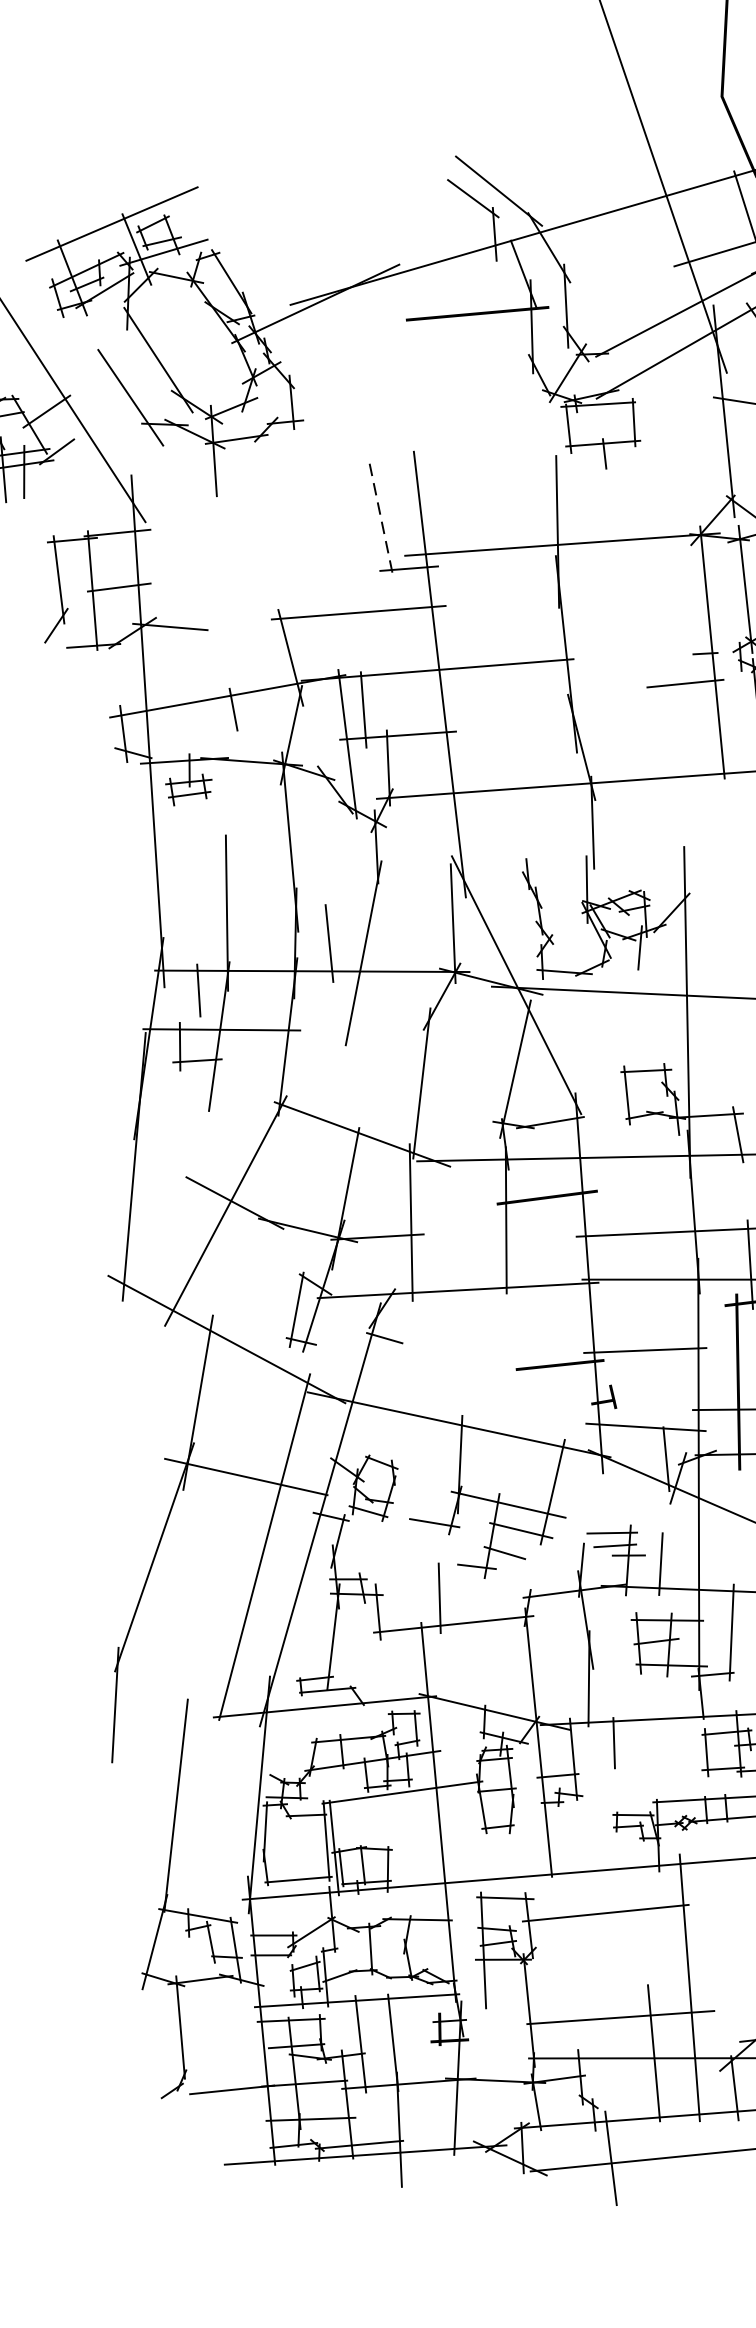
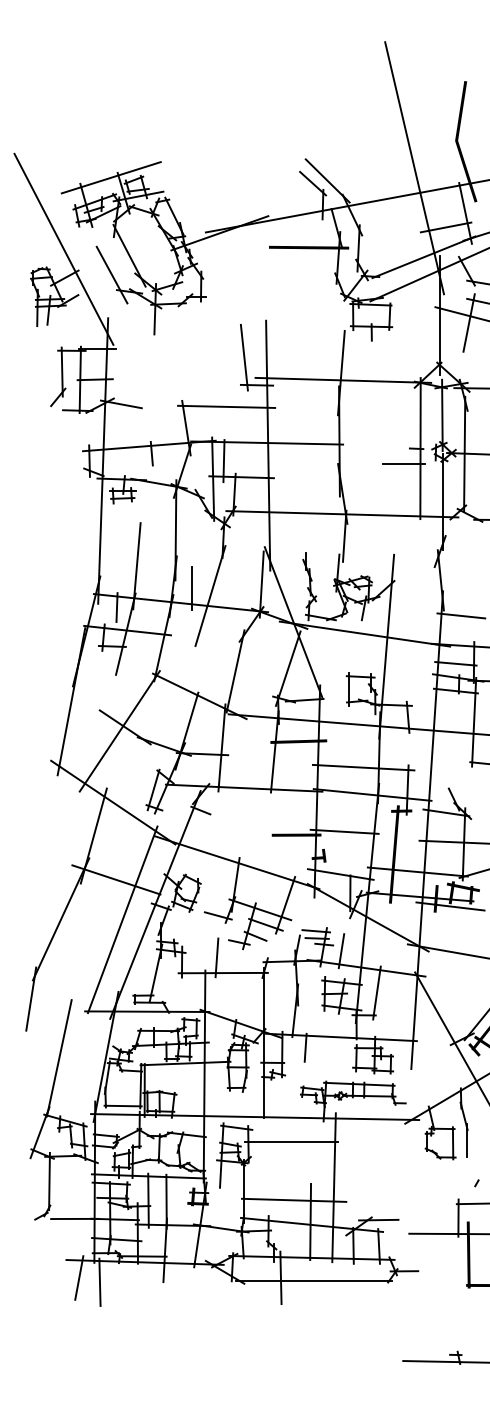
line: (381, 521) -> (244, 357), dashed -> solid
line: (251, 2193) -> (79, 1277), added
line: (287, 2198) -> (99, 1282), added

